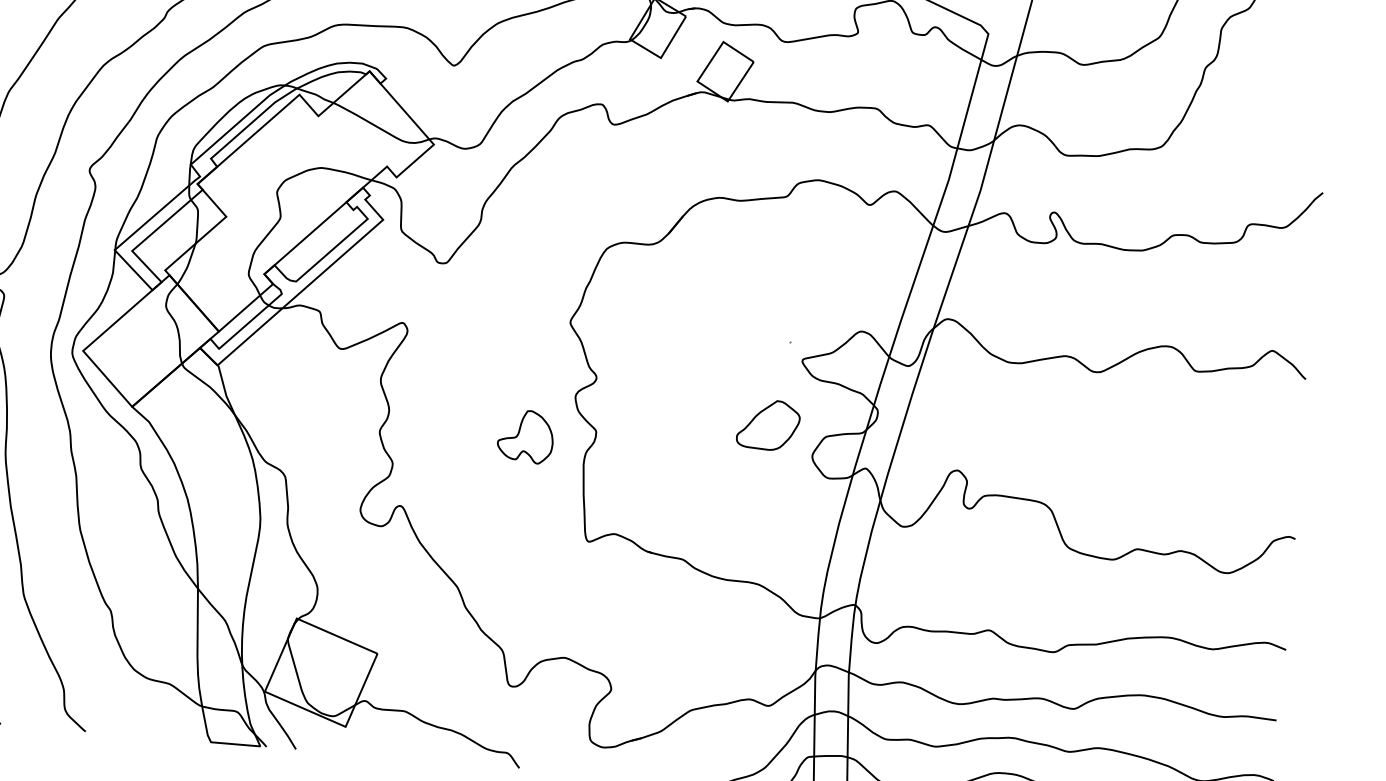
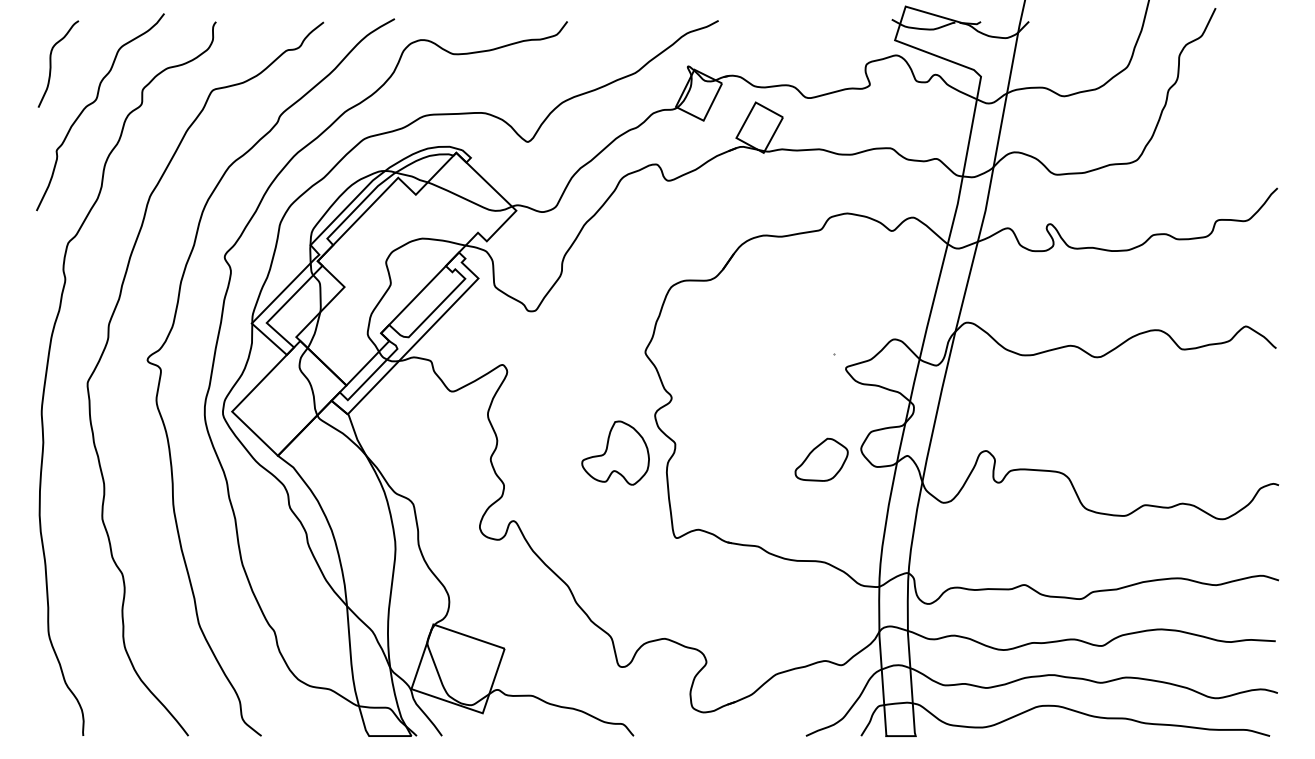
part: (768, 424) -> (821, 459), moved
part: (525, 435) -> (615, 452), size x1.43

